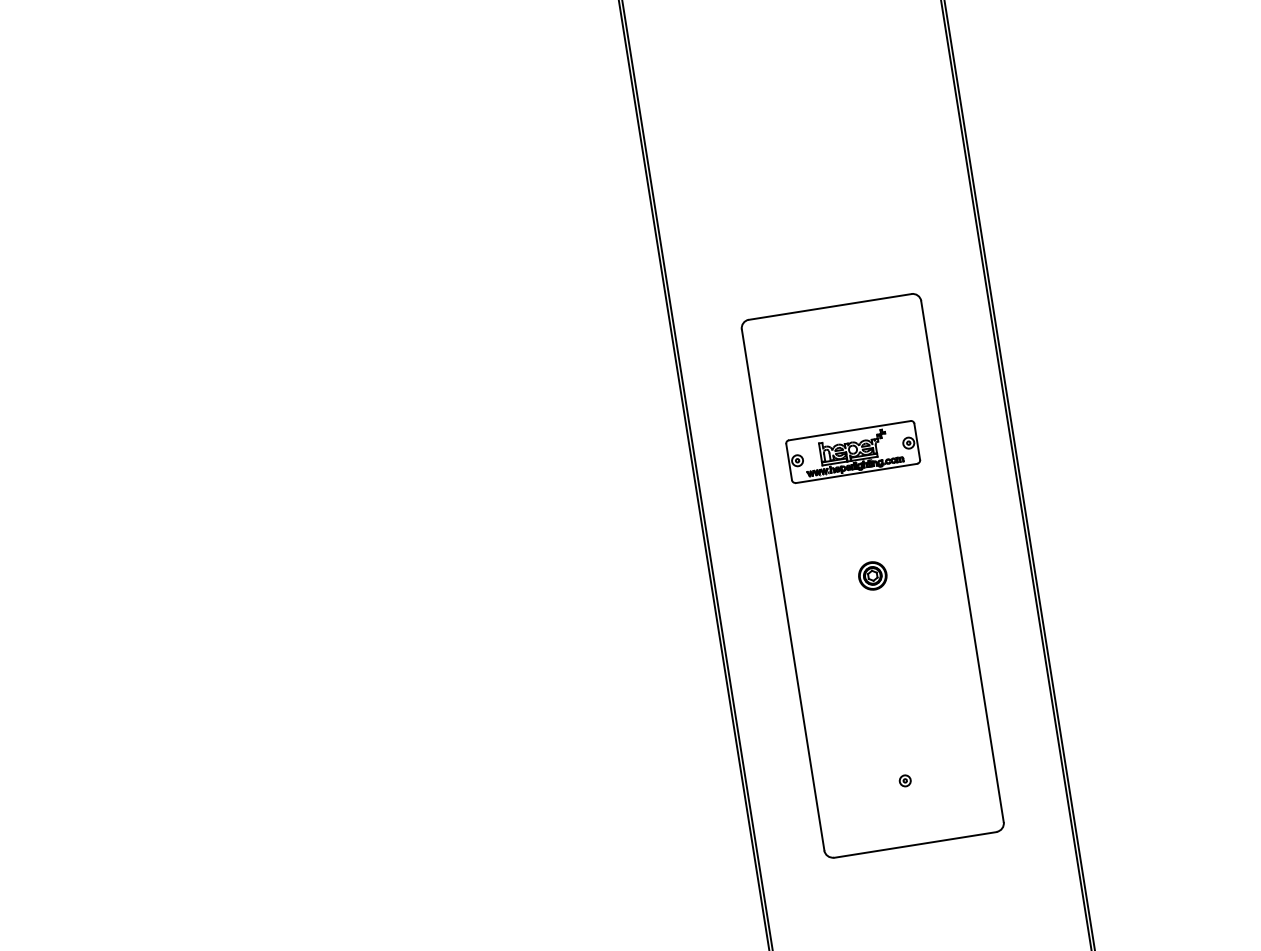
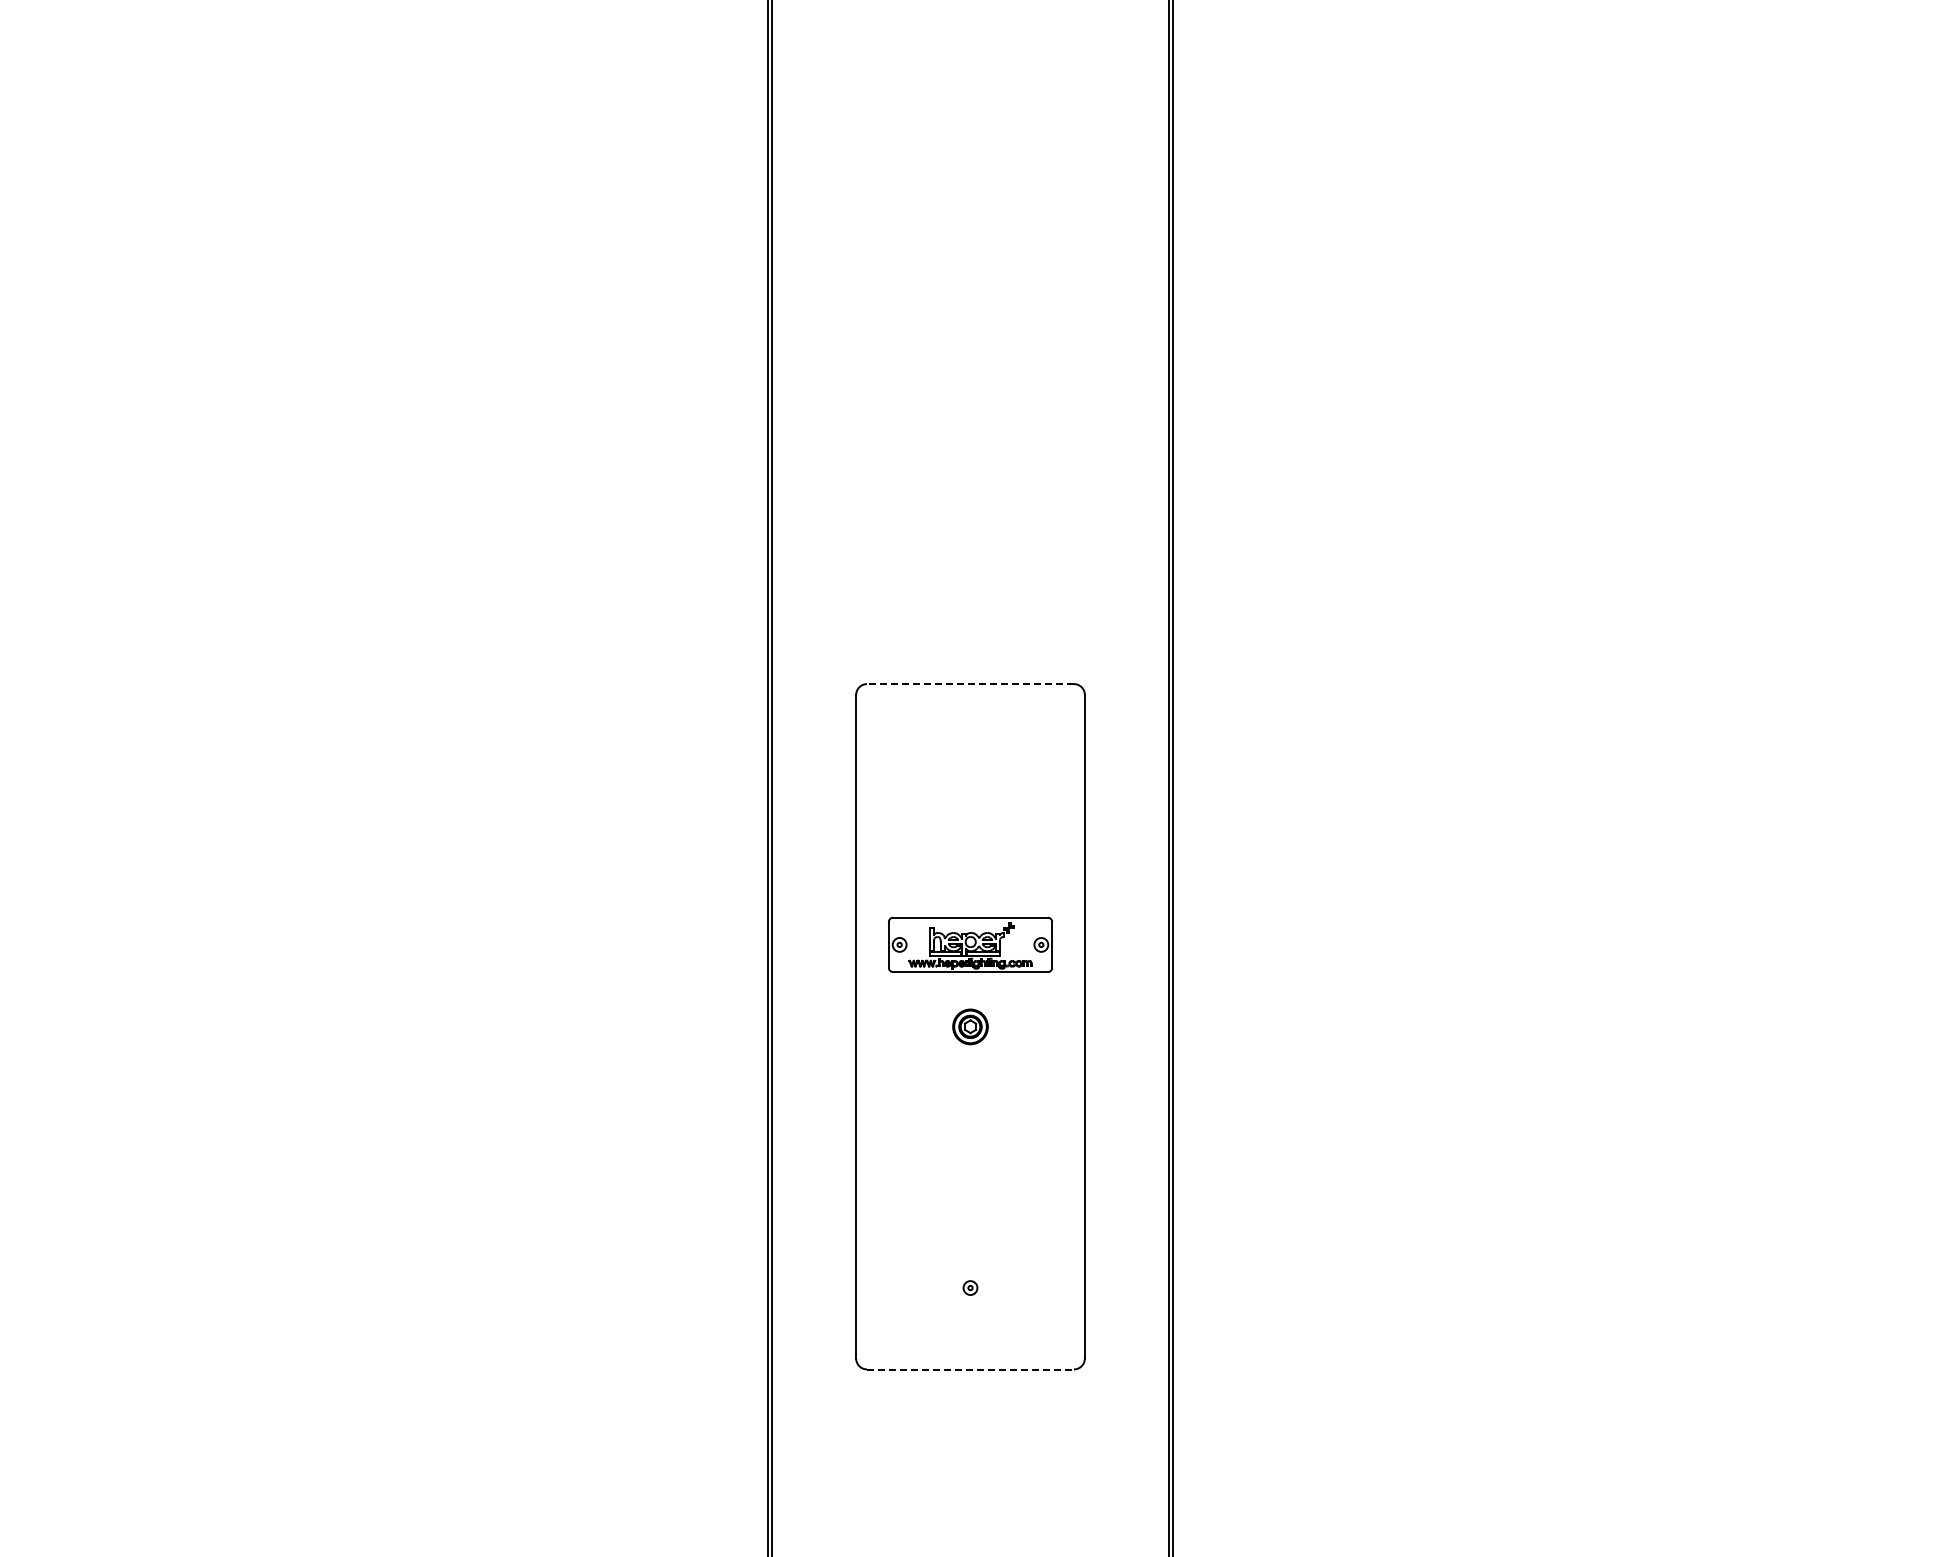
line: (830, 307) -> (970, 684), solid -> dashed
part: (853, 451) -> (970, 944), moved
line: (916, 844) -> (971, 1369), solid -> dashed

